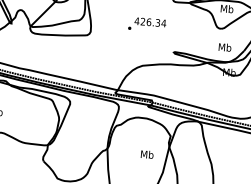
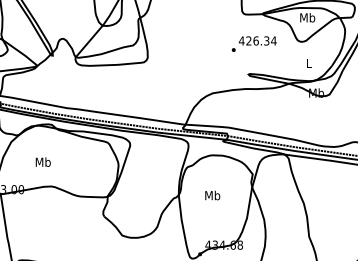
text: (146, 24) -> (253, 43), moved
text: (224, 47) -> (308, 63), Mb -> L
text: (147, 154) -> (212, 195), moved

